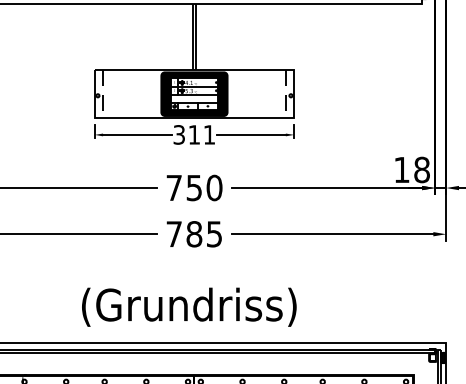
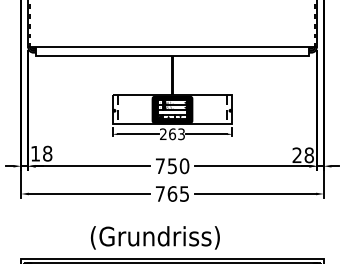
text: (194, 135) -> (172, 134), 311 -> 263
text: (400, 168) -> (296, 154), 18 -> 28
text: (194, 233) -> (172, 193), 785 -> 765
text: (189, 306) -> (155, 237), moved

